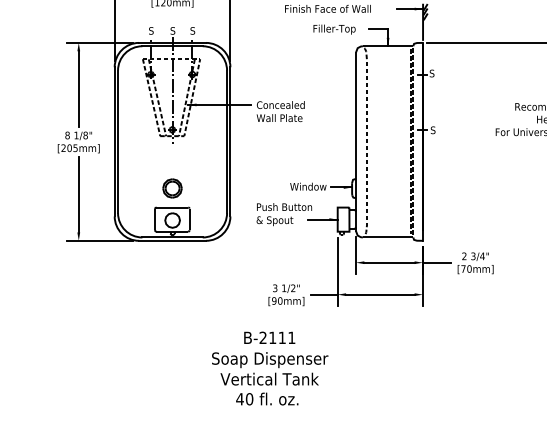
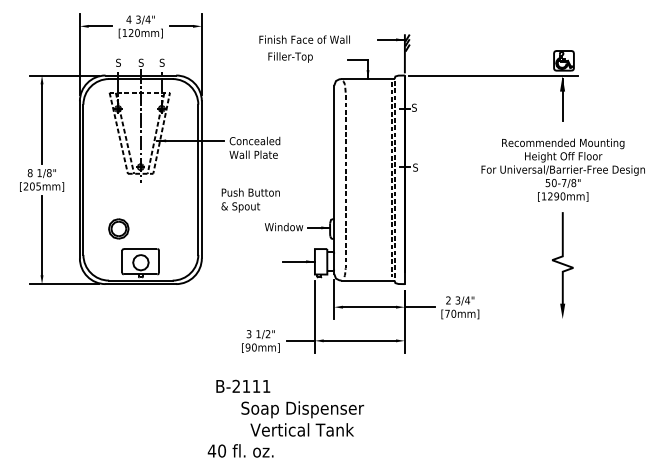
text: (334, 29) -> (290, 57), moved
part: (172, 188) -> (118, 228), moved
text: (284, 214) -> (250, 200), moved
text: (269, 368) -> (302, 418), moved

